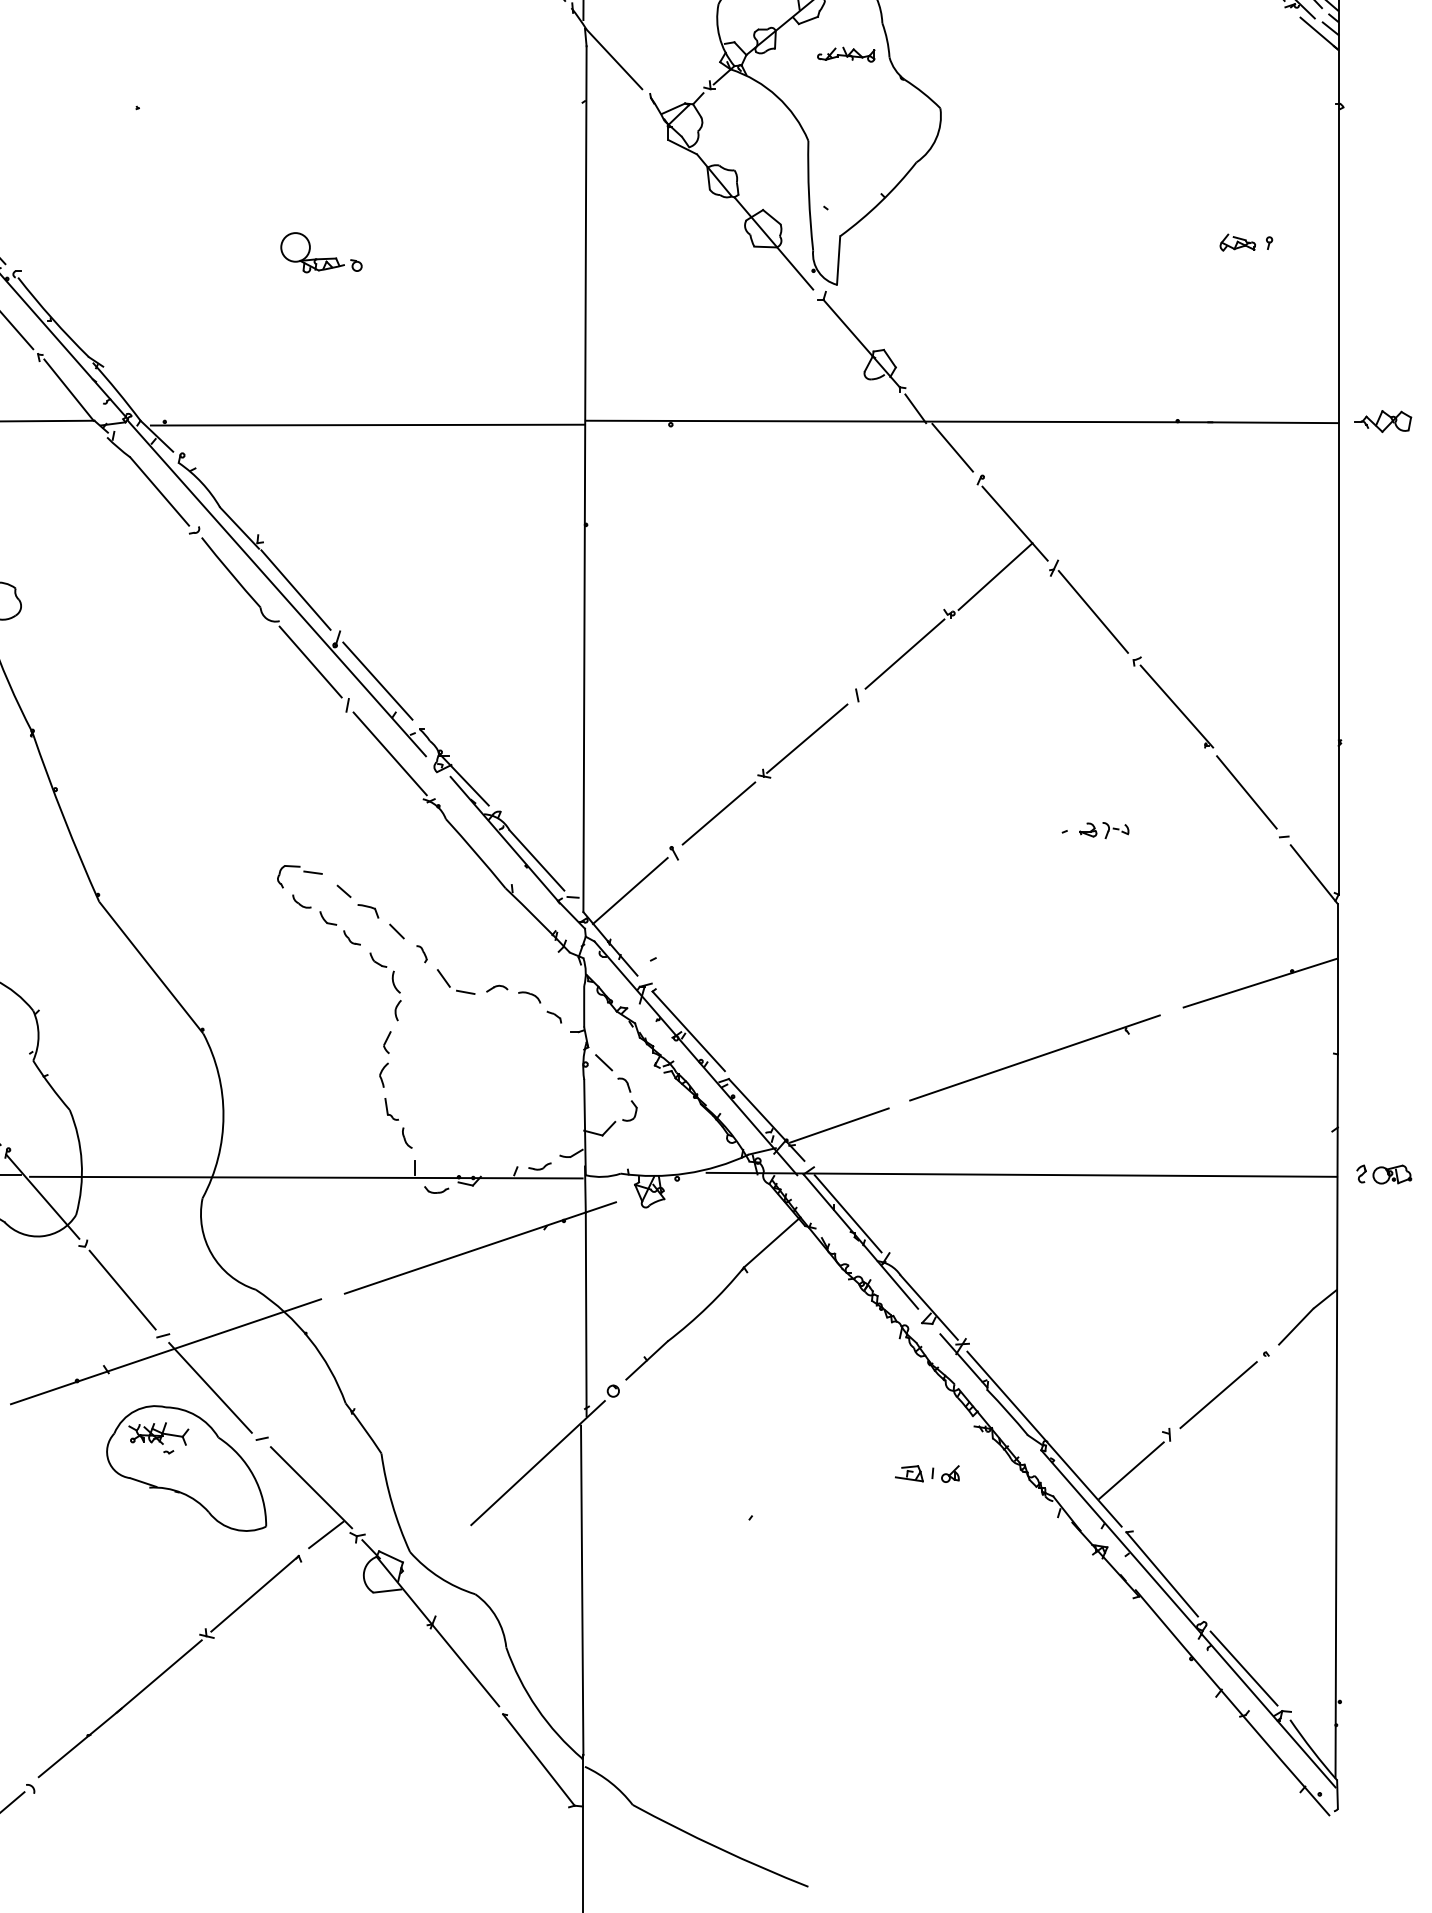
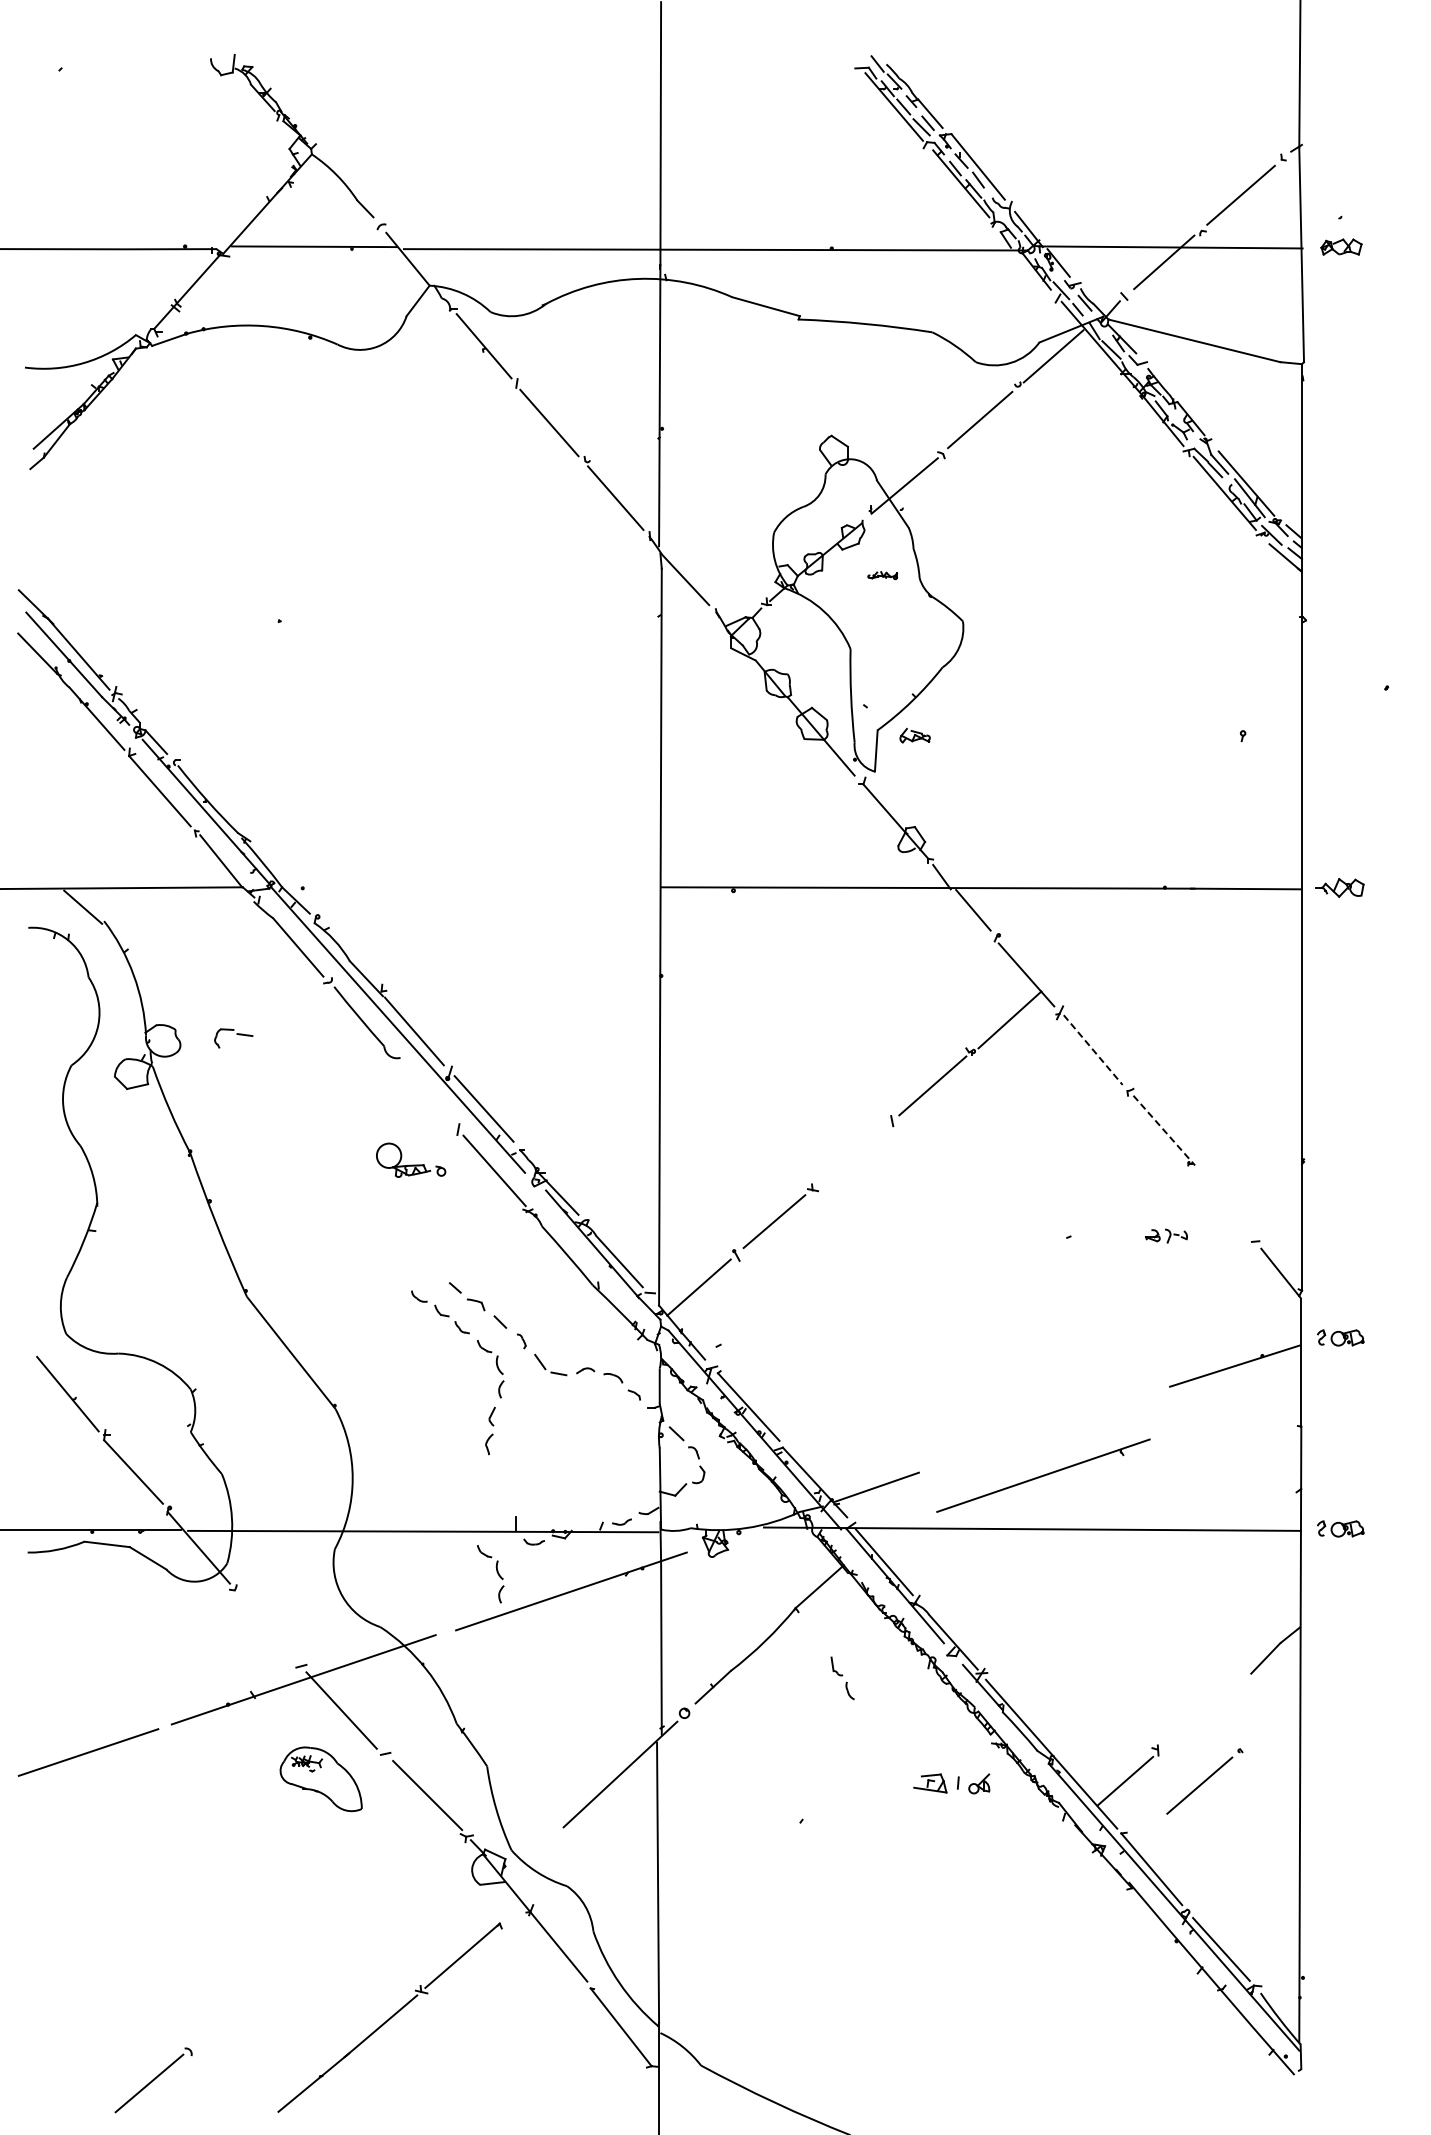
part: (845, 54) -> (882, 575), size x0.6
part: (1237, 242) -> (914, 735), moved
part: (321, 251) -> (411, 1159), moved
line: (367, 424) -> (475, 890), removed
line: (1093, 612) -> (1093, 1050), solid -> dashed
line: (310, 661) -> (426, 1092), removed
line: (1177, 706) -> (1164, 1130), solid -> dashed
line: (807, 738) -> (849, 1157), removed
line: (1246, 792) -> (1223, 1203), removed
part: (1104, 829) -> (1166, 1235), moved
part: (299, 876) -> (233, 1038), moved
part: (1383, 949) -> (1340, 1337), added
part: (1035, 1057) -> (1043, 1475), moved
part: (398, 1123) -> (842, 1678), moved
part: (392, 1225) -> (496, 1572), added
line: (122, 1289) -> (266, 1626), removed
part: (1224, 1390) -> (1204, 1781), moved
part: (185, 1468) -> (320, 1779), size x0.6
part: (926, 1473) -> (951, 1783), size x1.4
line: (325, 1534) -> (439, 1835), removed
part: (169, 1666) -> (389, 2017), moved

